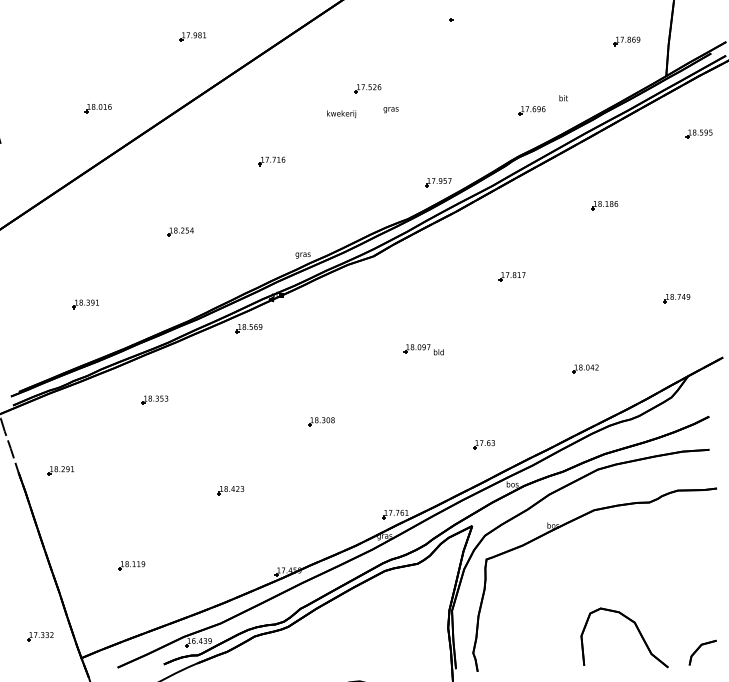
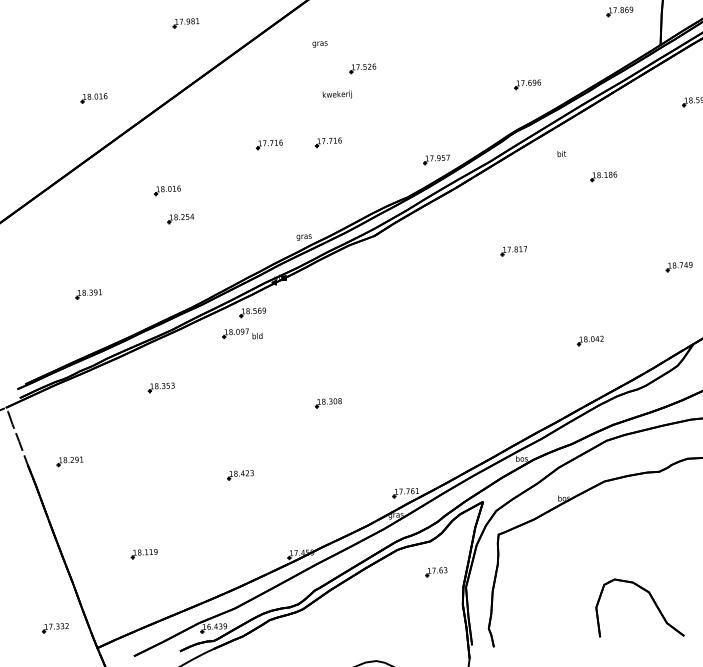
text: (563, 98) -> (561, 154), moved
text: (390, 110) -> (319, 44), moved
part: (330, 161) -> (328, 142), added
part: (167, 203) -> (166, 190), added
part: (423, 349) -> (242, 333), moved
part: (483, 444) -> (435, 572), moved

